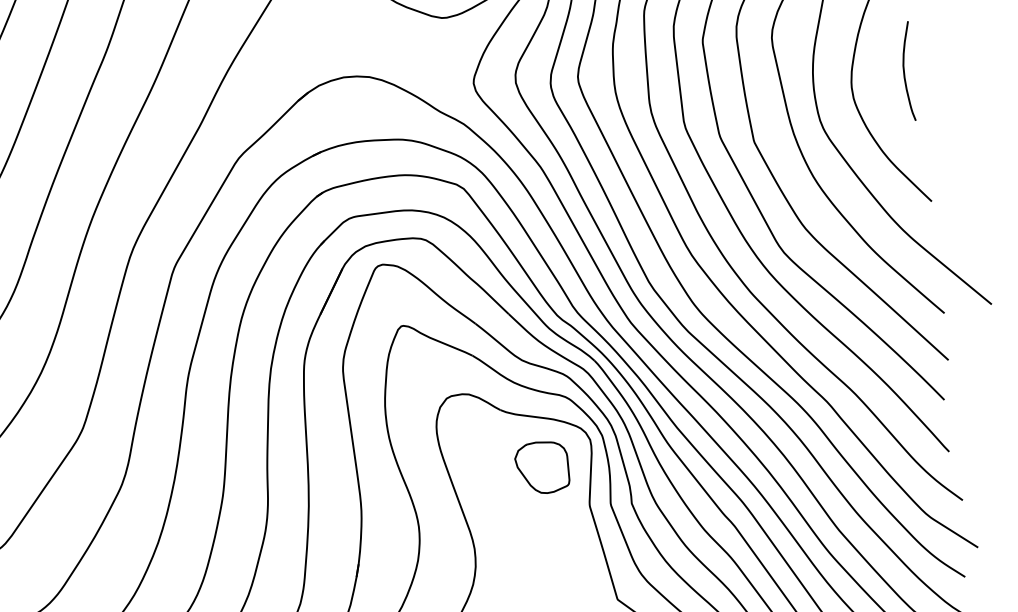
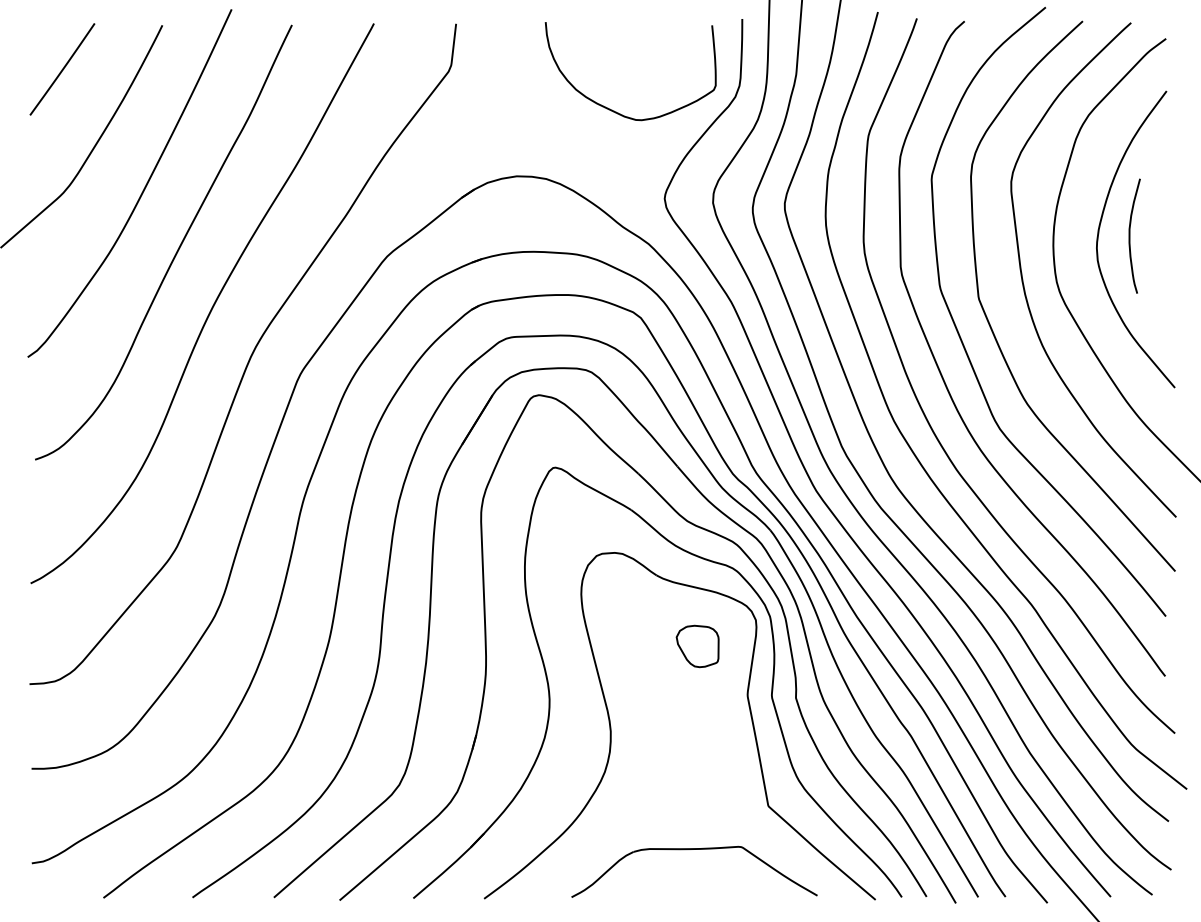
curve: (904, 71) -> (1130, 235), moved
part: (542, 467) -> (697, 646), size x0.7

